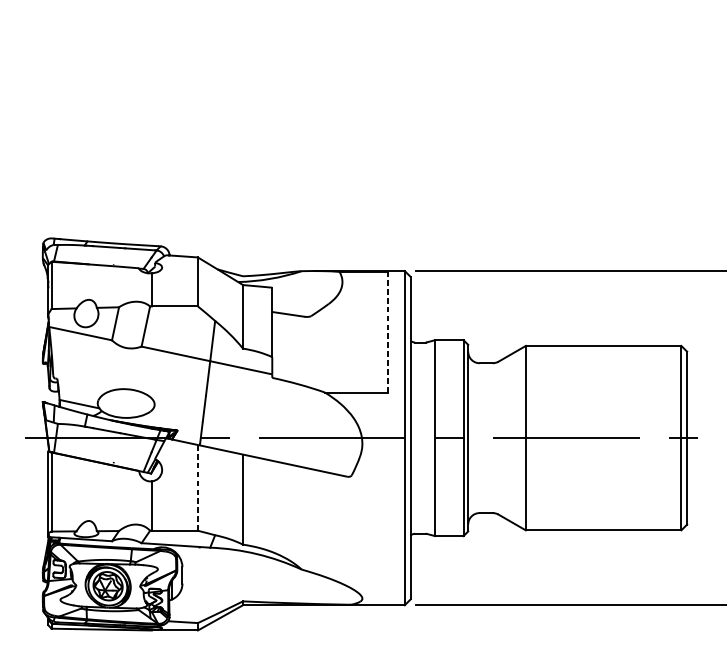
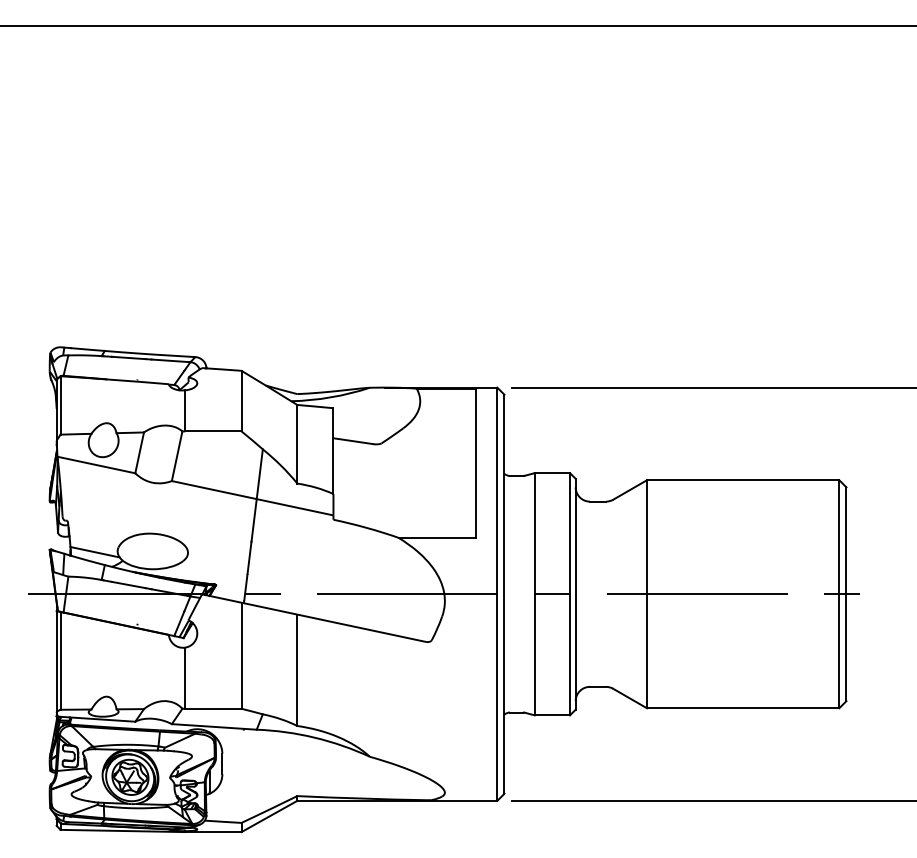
line: (387, 332) -> (475, 463), dashed -> solid
line: (197, 487) -> (241, 655), dashed -> solid

